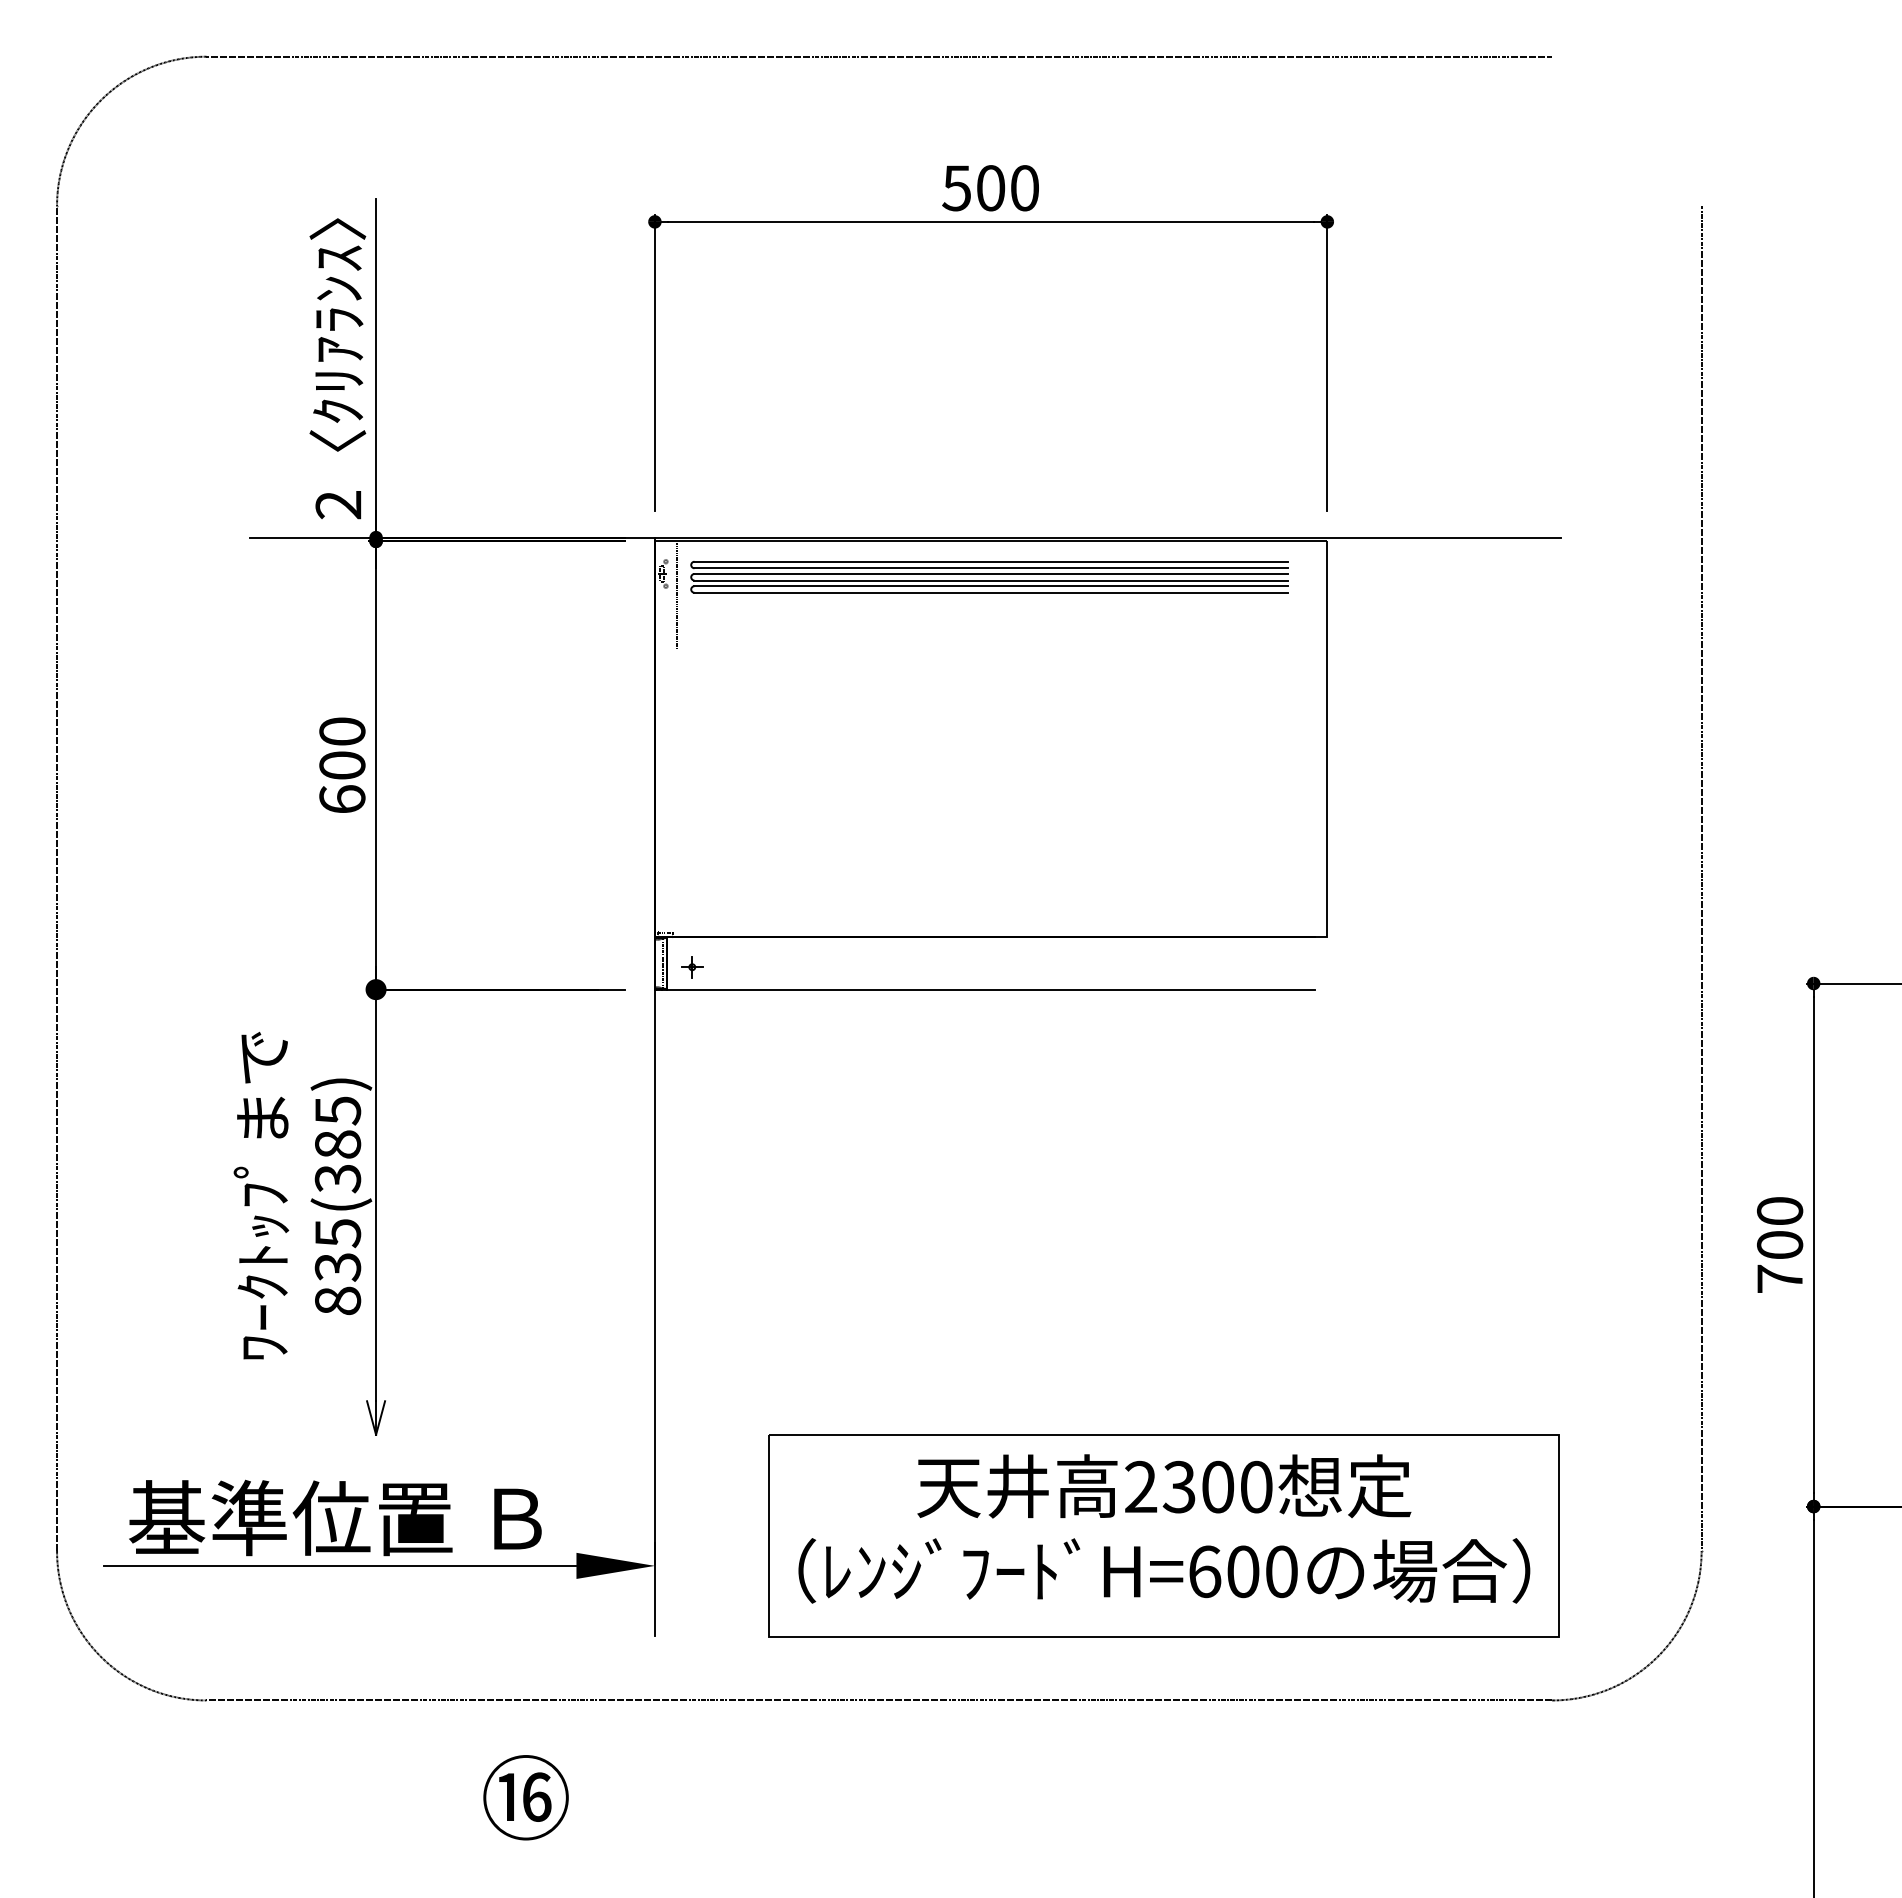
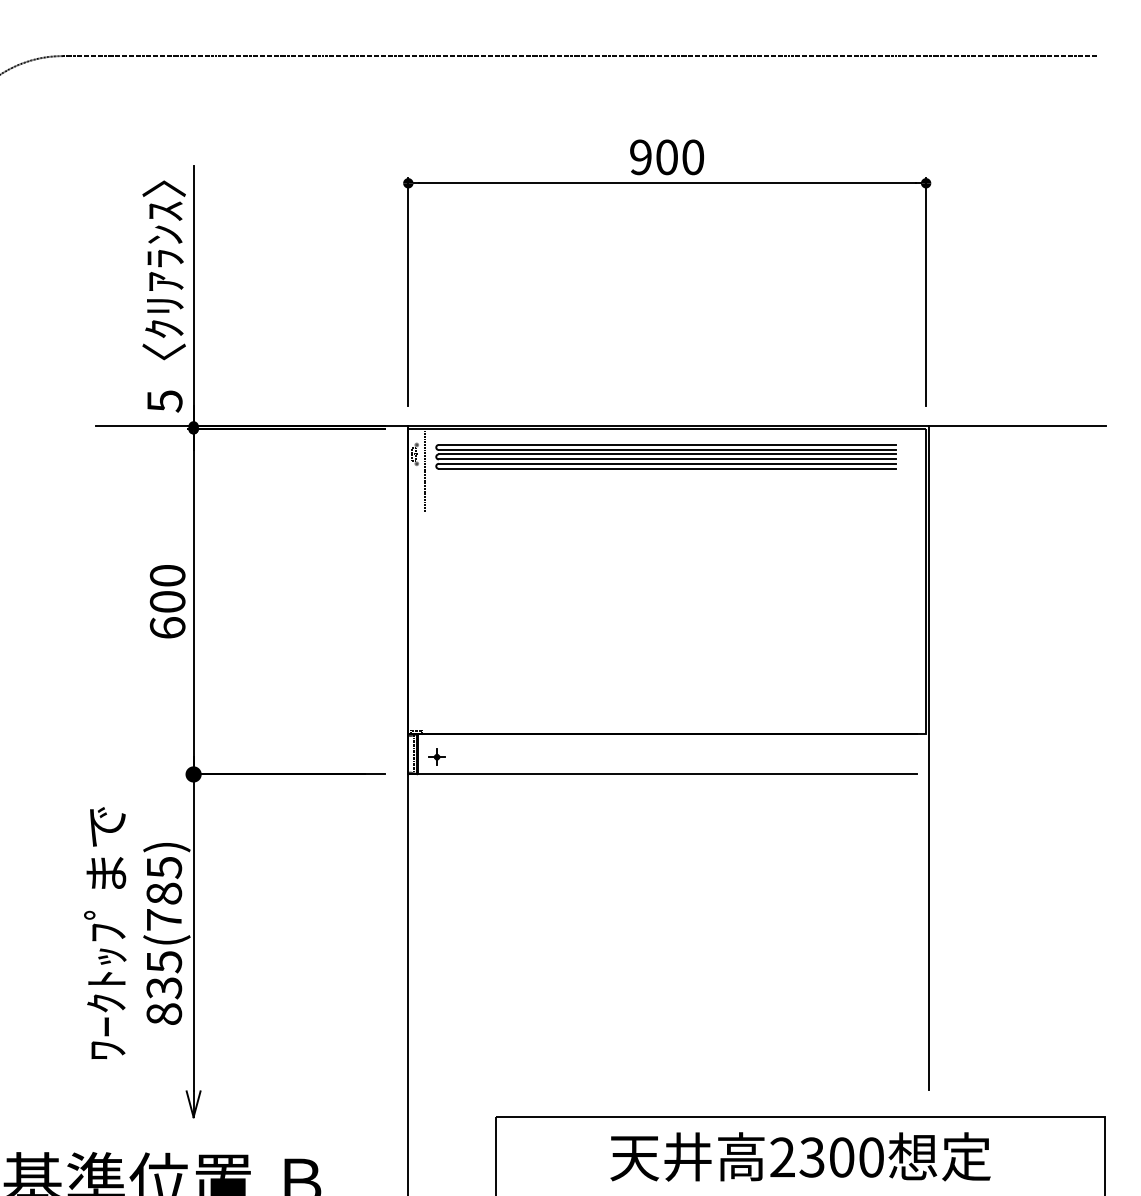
text: (956, 188) -> (640, 157), 500 -> 900
text: (338, 505) -> (164, 401), 2 -> 5
line: (1331, 968) -> (929, 758), added
text: (337, 1178) -> (163, 919), 835(385) -> 835(785)

